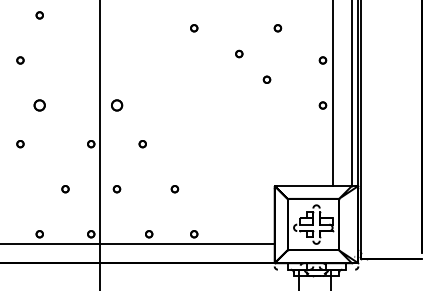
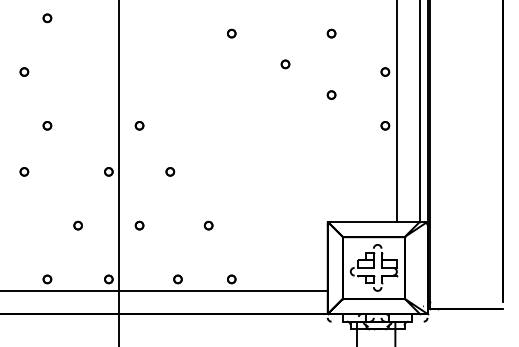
part: (266, 79) -> (331, 94), moved
part: (39, 105) -> (47, 125), size x0.62
part: (116, 105) -> (139, 125), size x0.62

